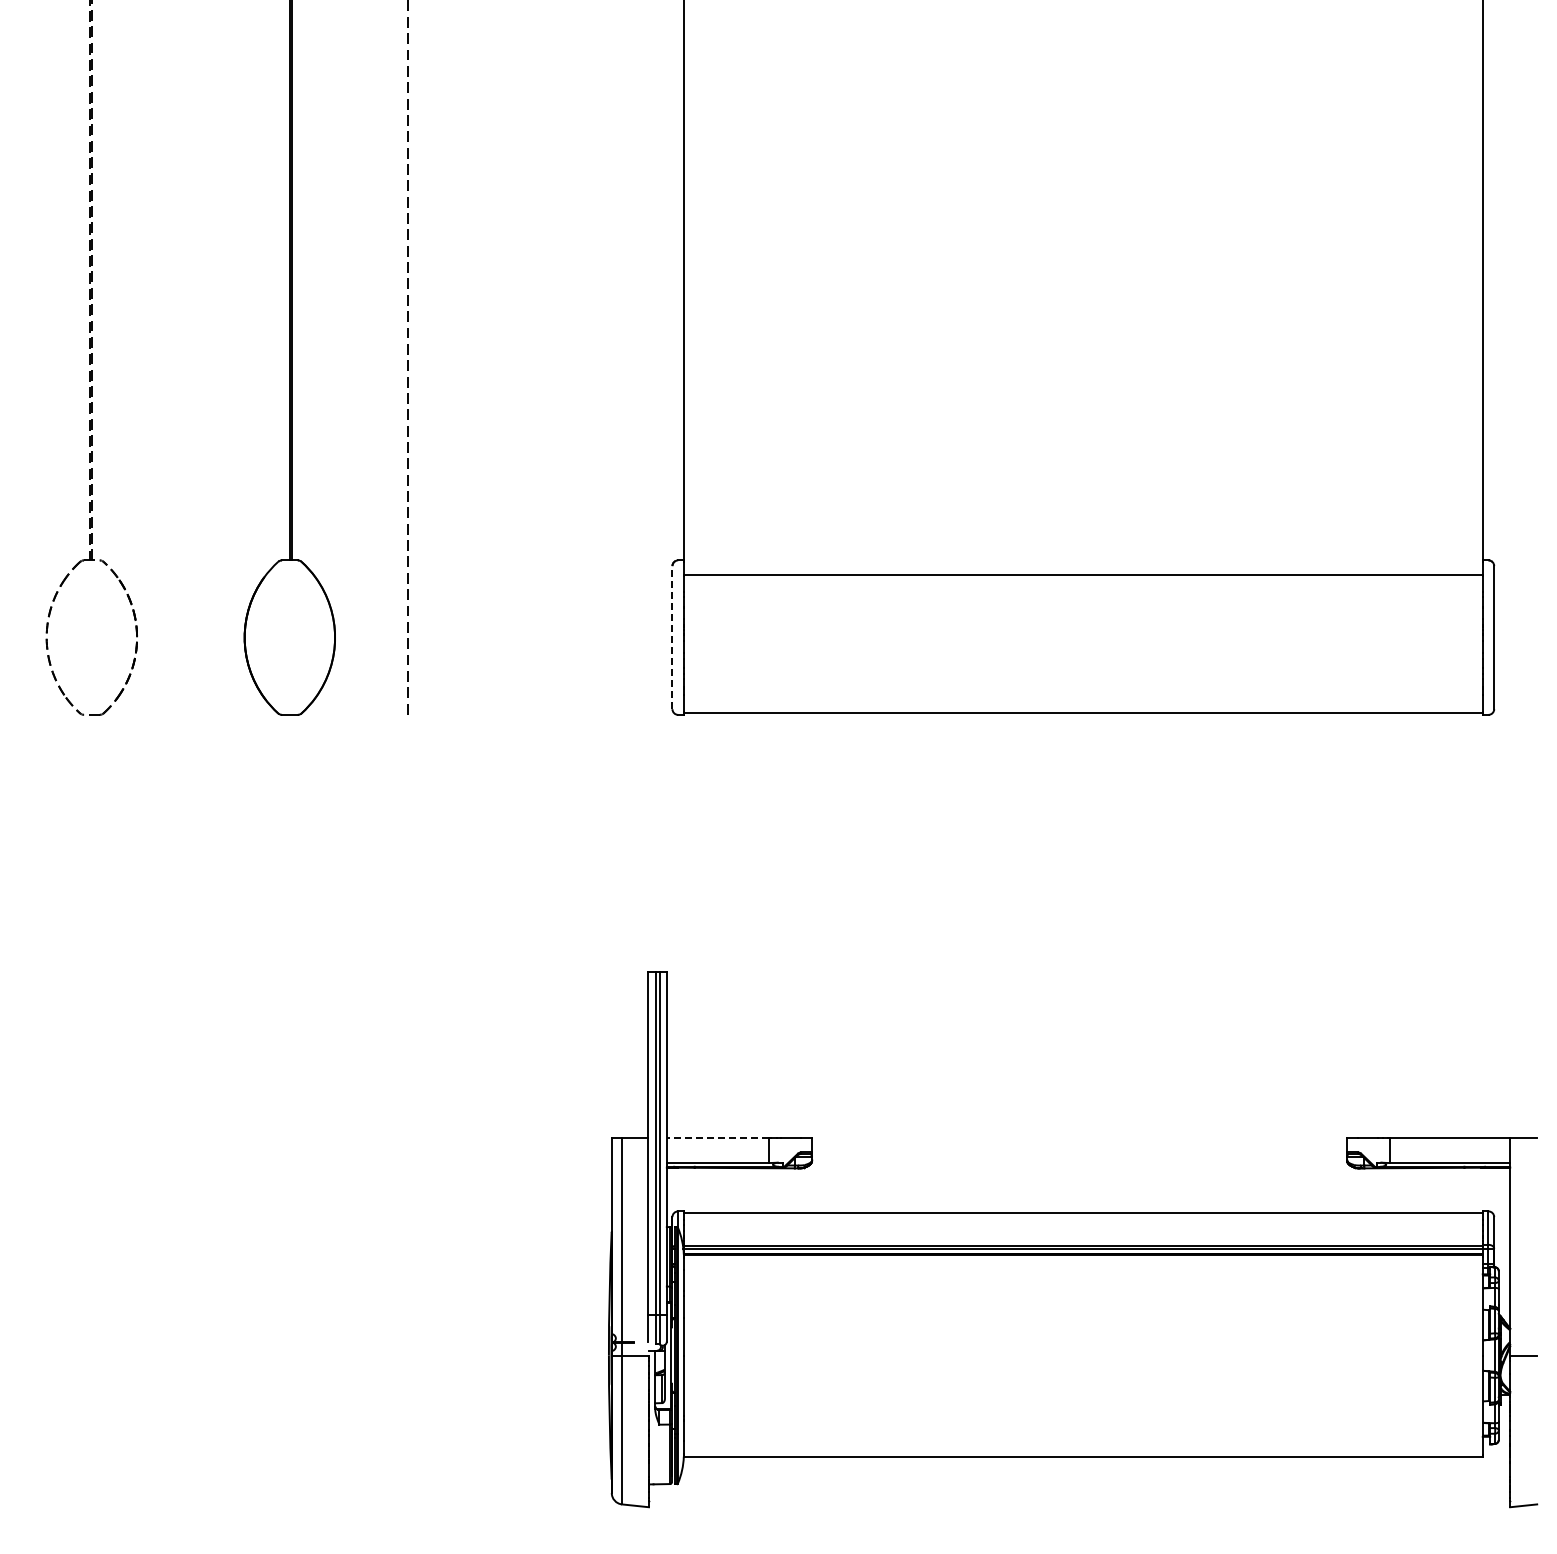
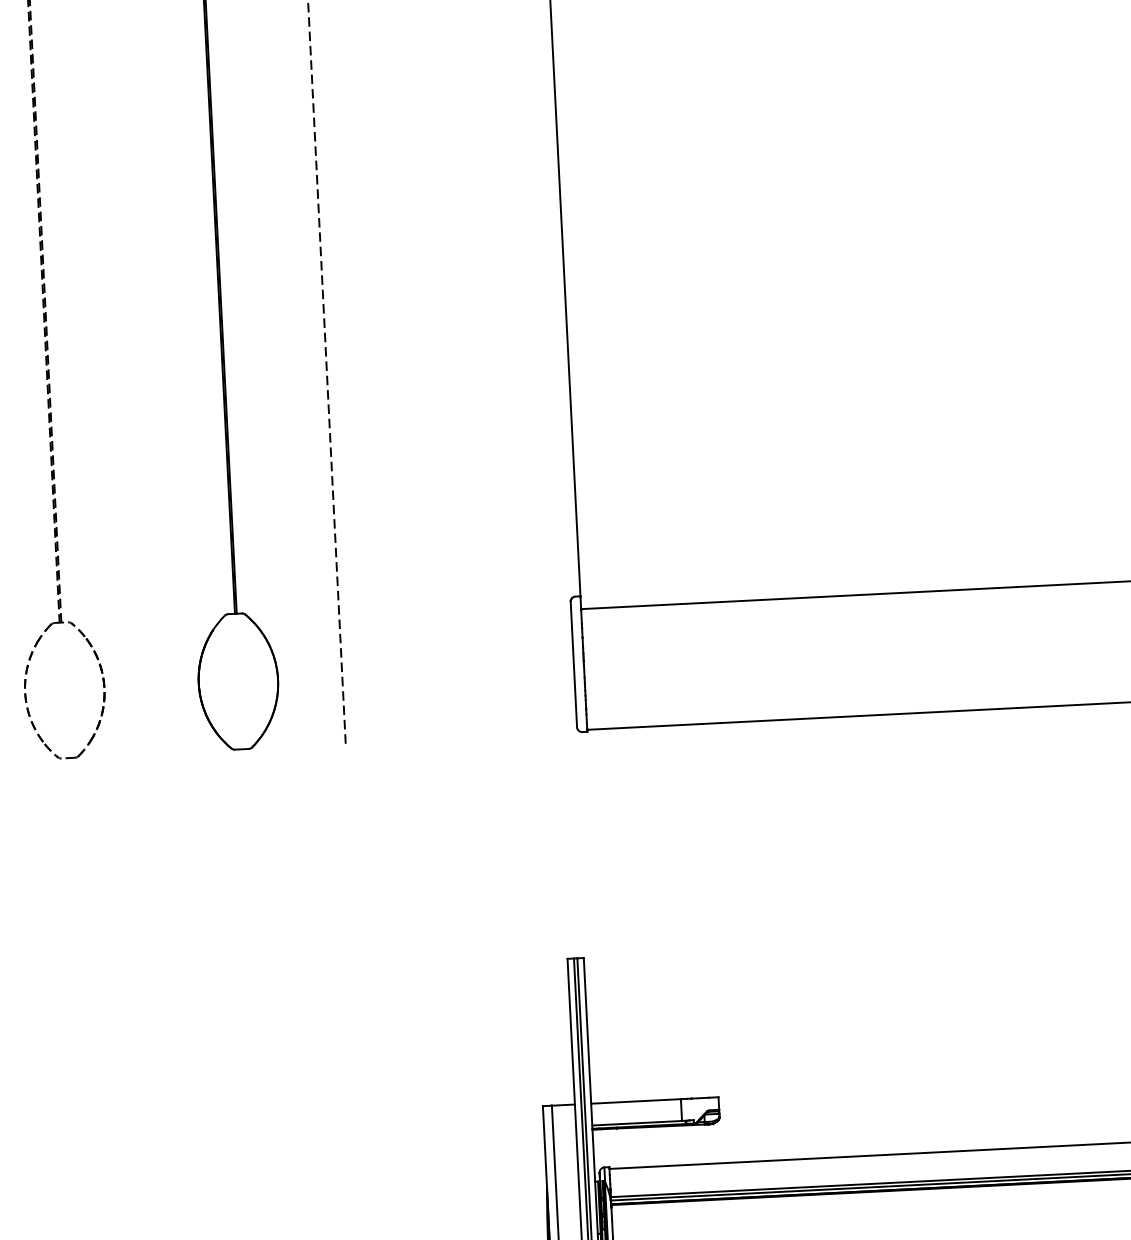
line: (672, 637) -> (573, 664), dashed -> solid
line: (717, 1138) -> (635, 1101), dashed -> solid

